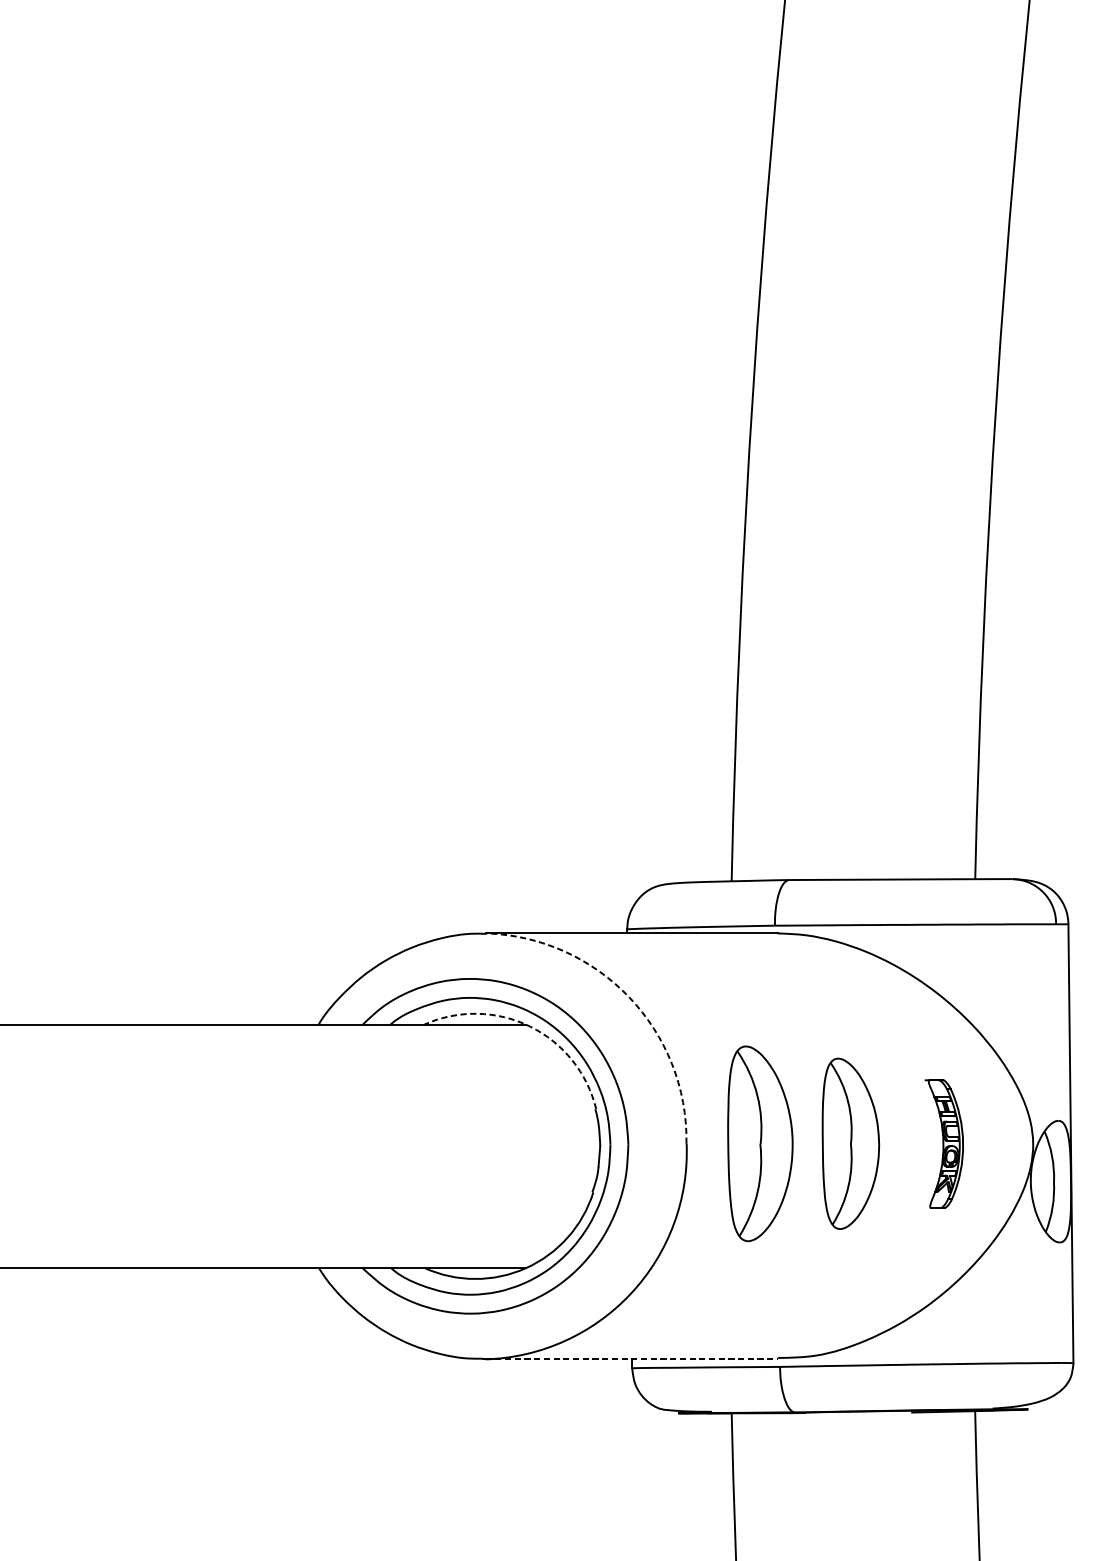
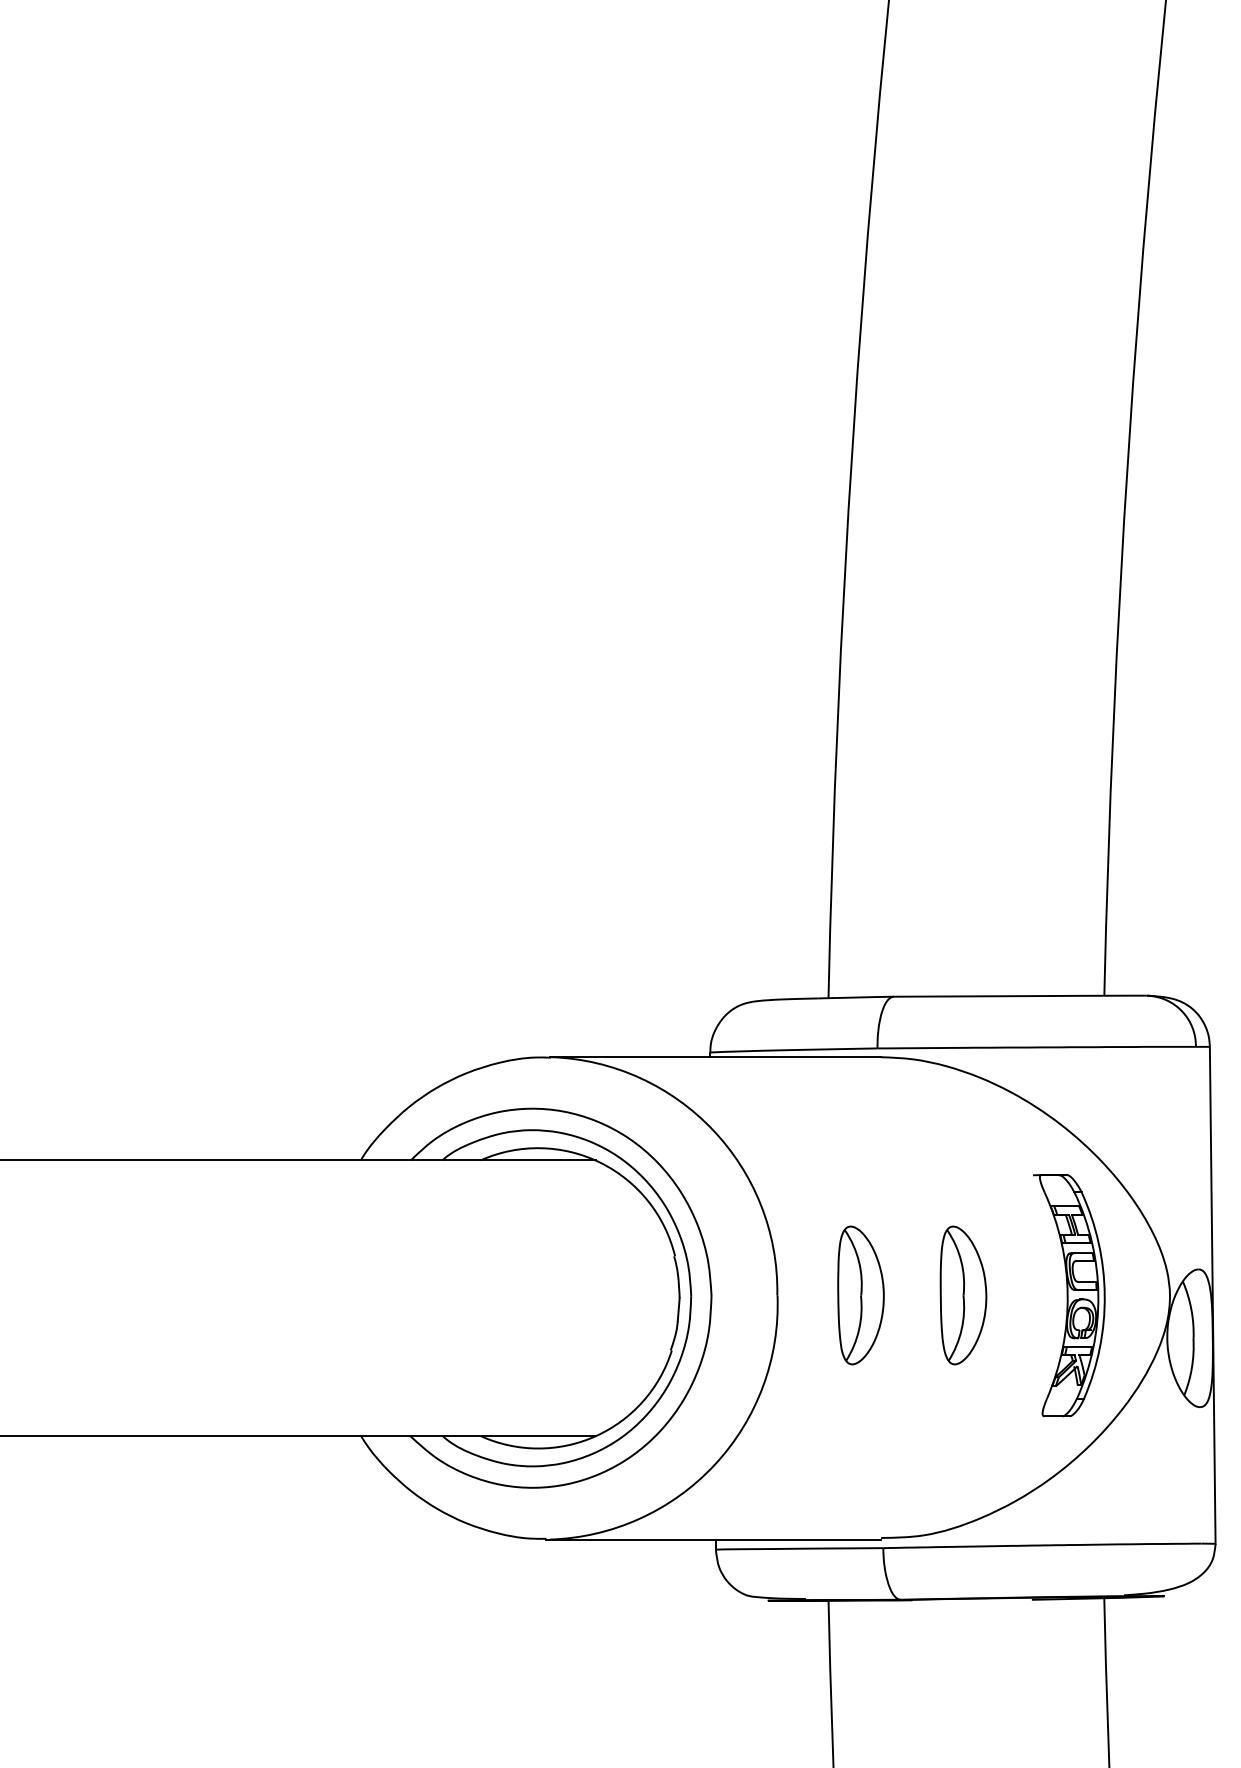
arc: (629, 997) -> (712, 1129), dashed -> solid
arc: (530, 1026) -> (600, 1162), dashed -> solid
part: (759, 1143) -> (860, 1295), size x0.62
part: (850, 1143) -> (963, 1295), size x0.71
part: (944, 1143) -> (1069, 1295), size x1.67
line: (631, 1359) -> (715, 1539), dashed -> solid

